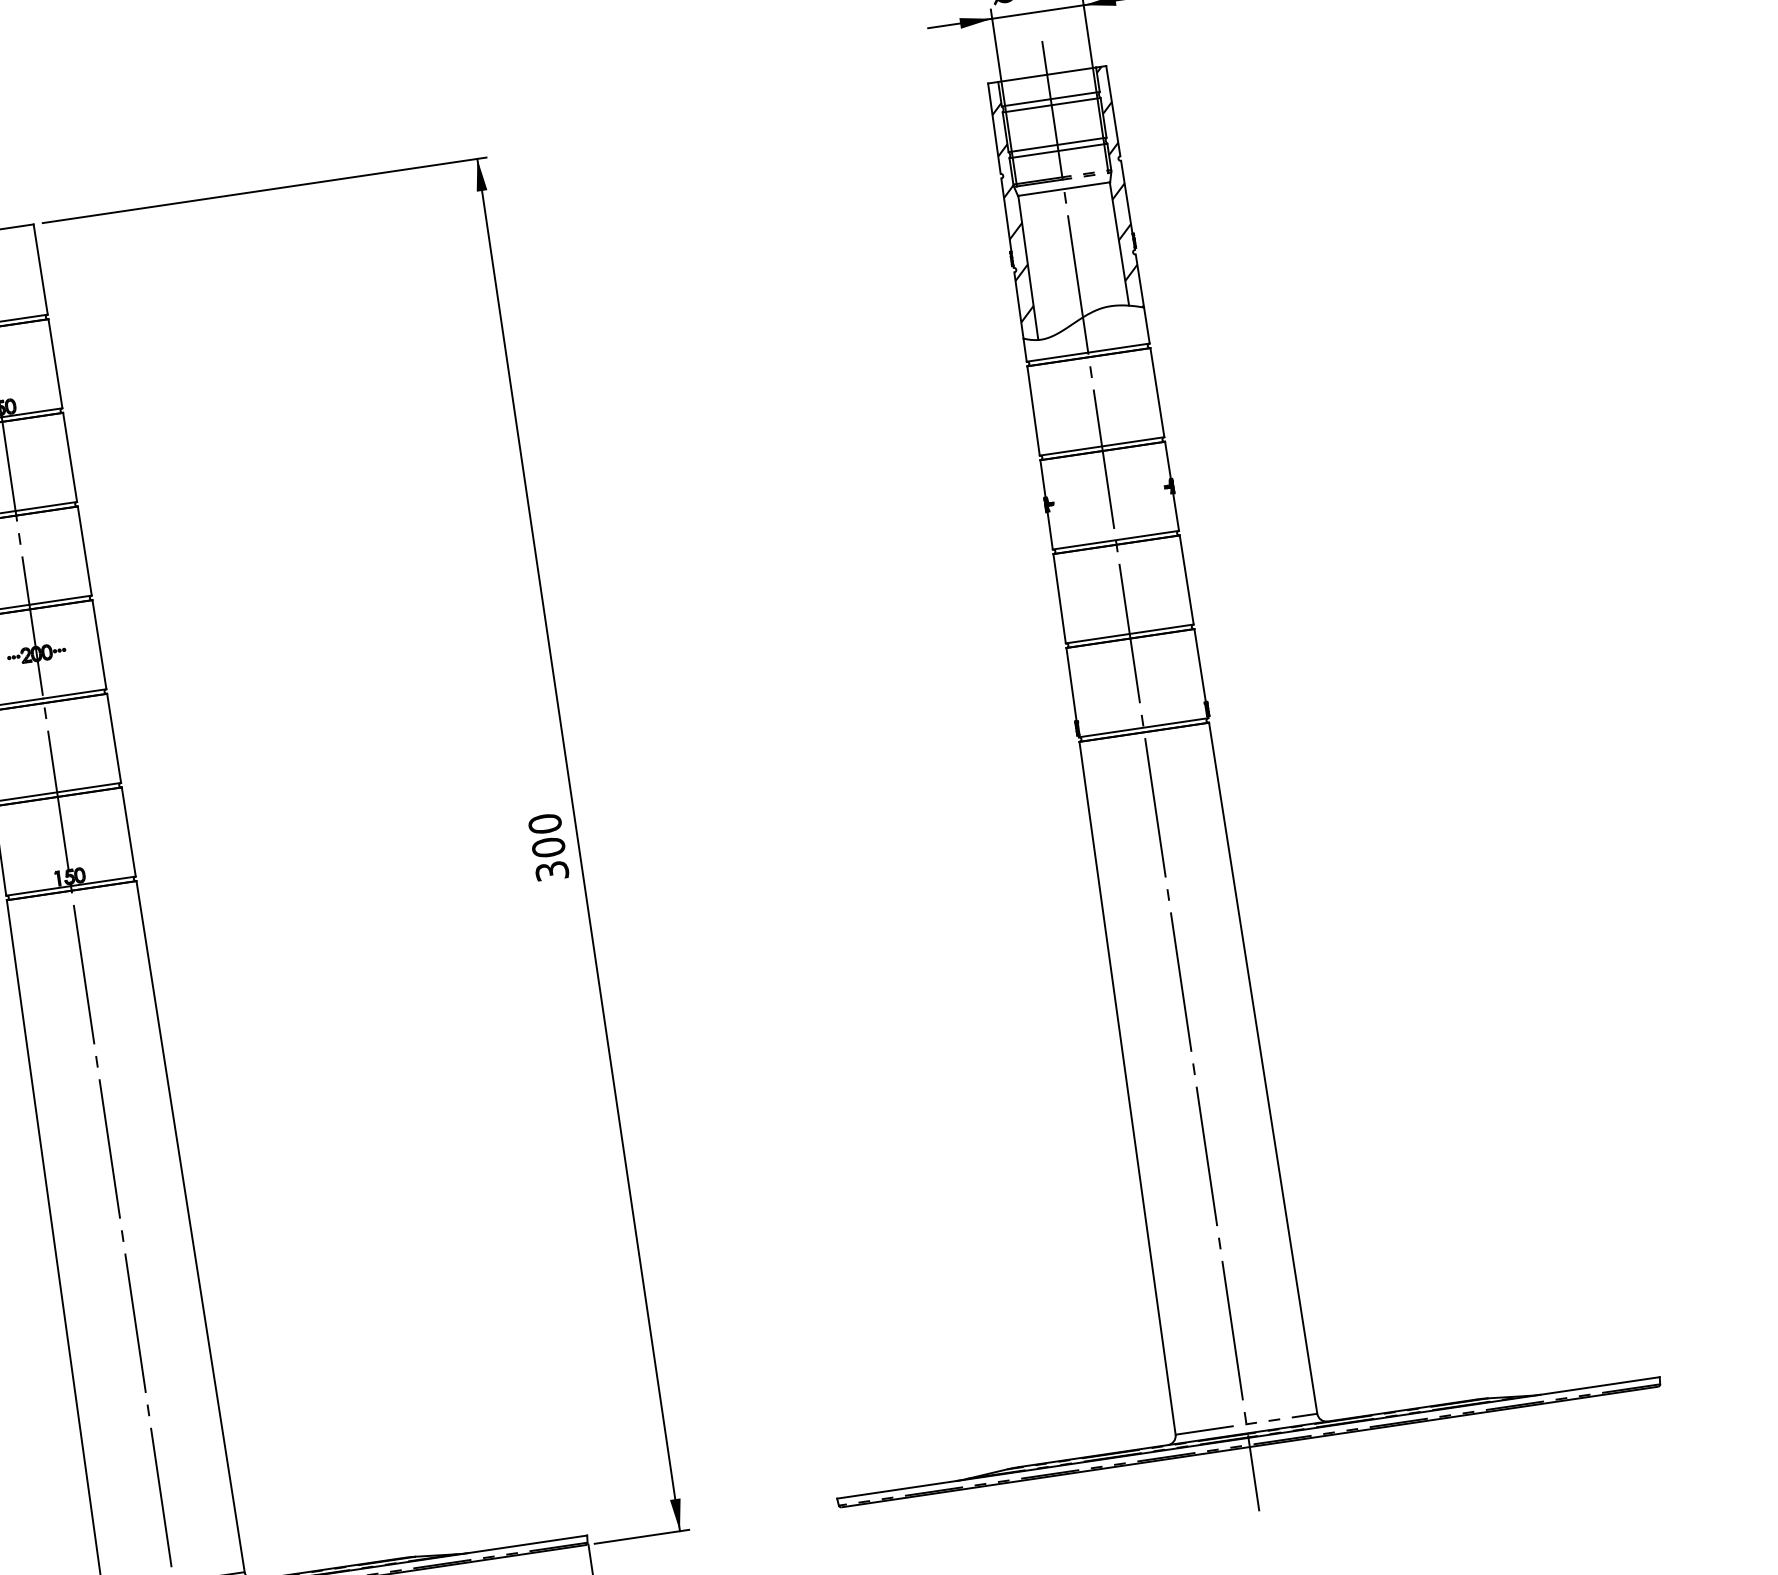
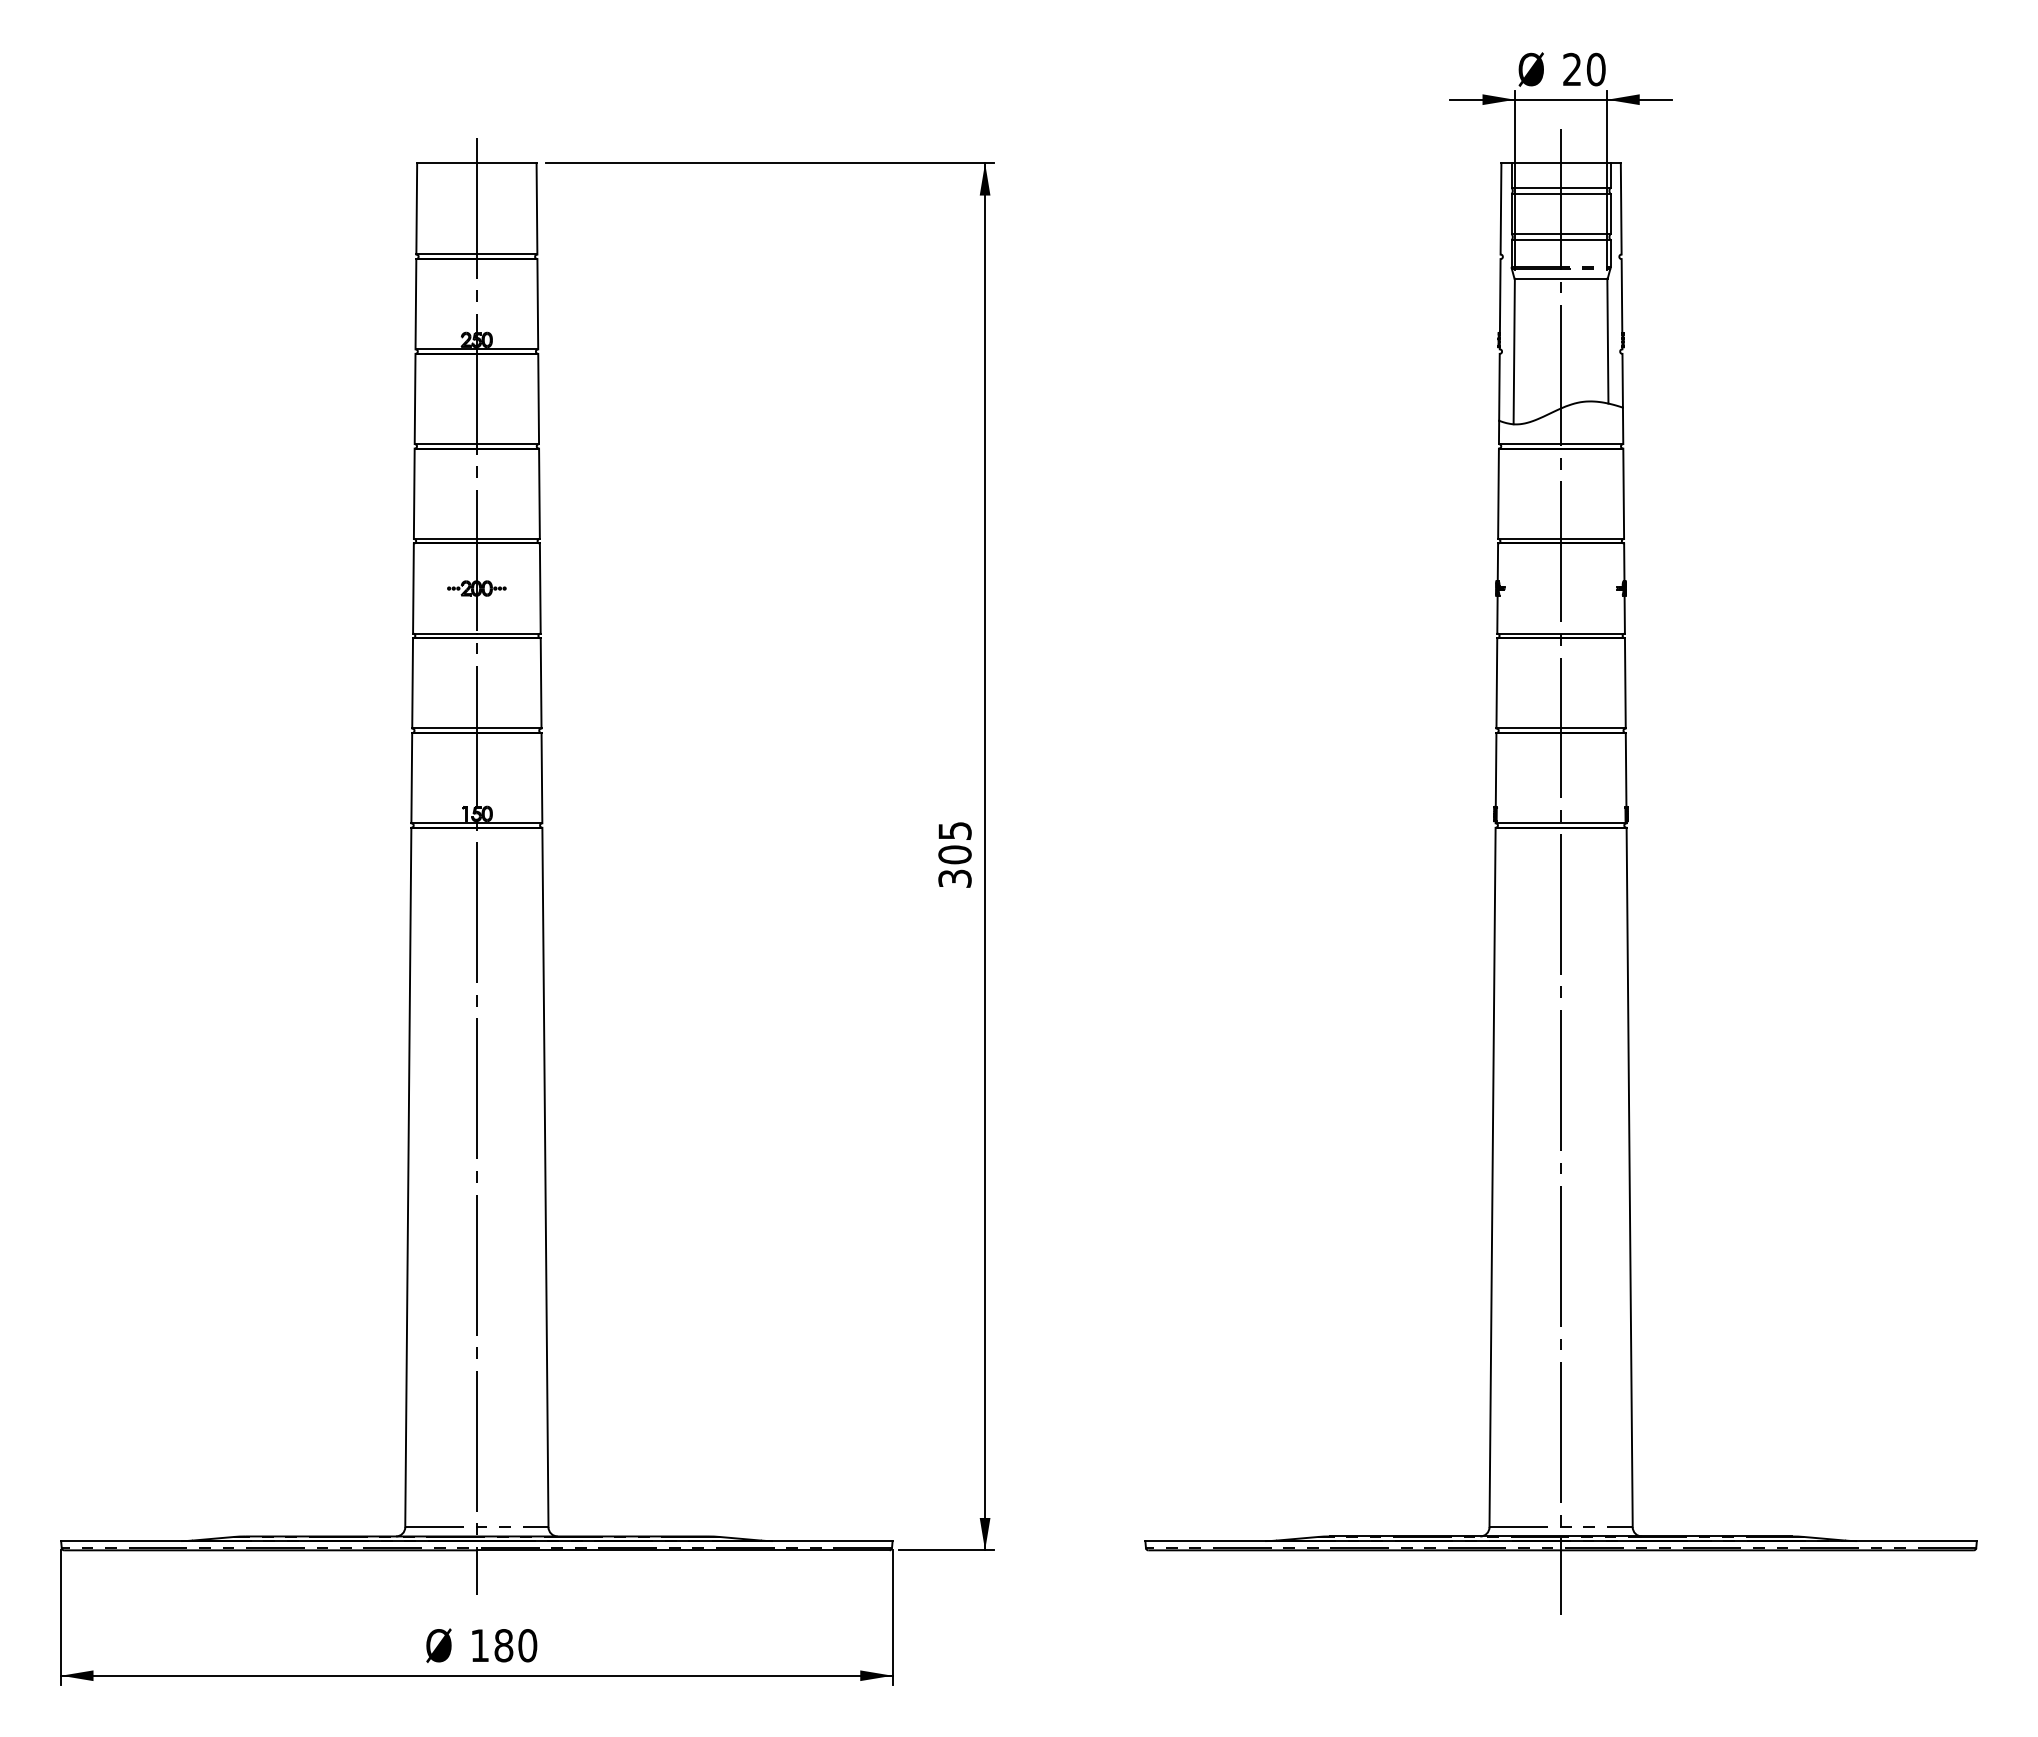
hatch: (1117, 187) -> (1614, 285), removed
hatch: (1012, 212) -> (1506, 294), removed
text: (544, 823) -> (954, 830), 300 -> 305

